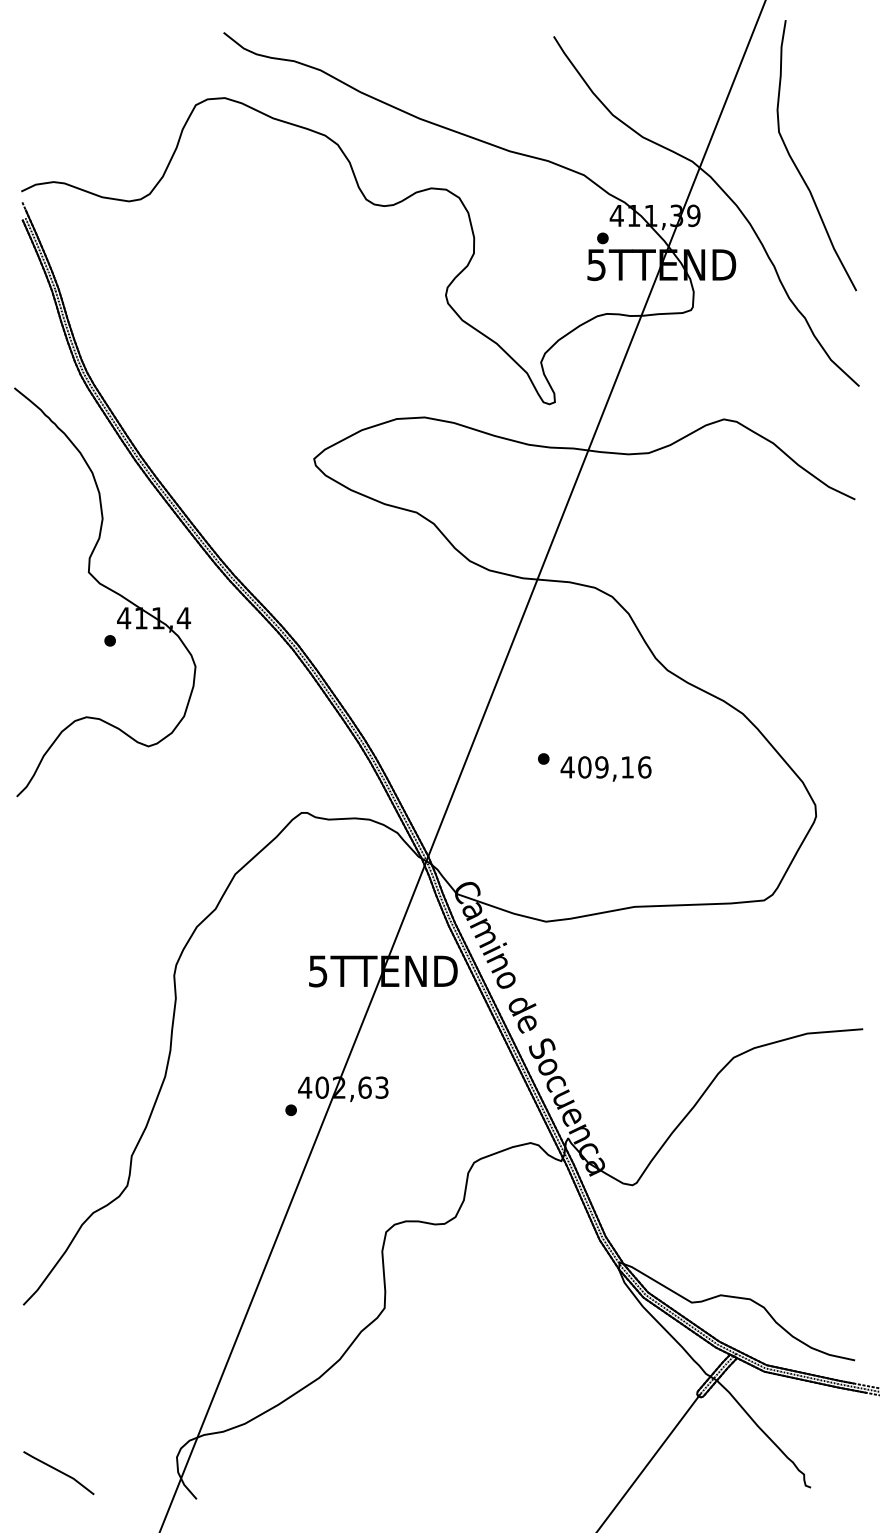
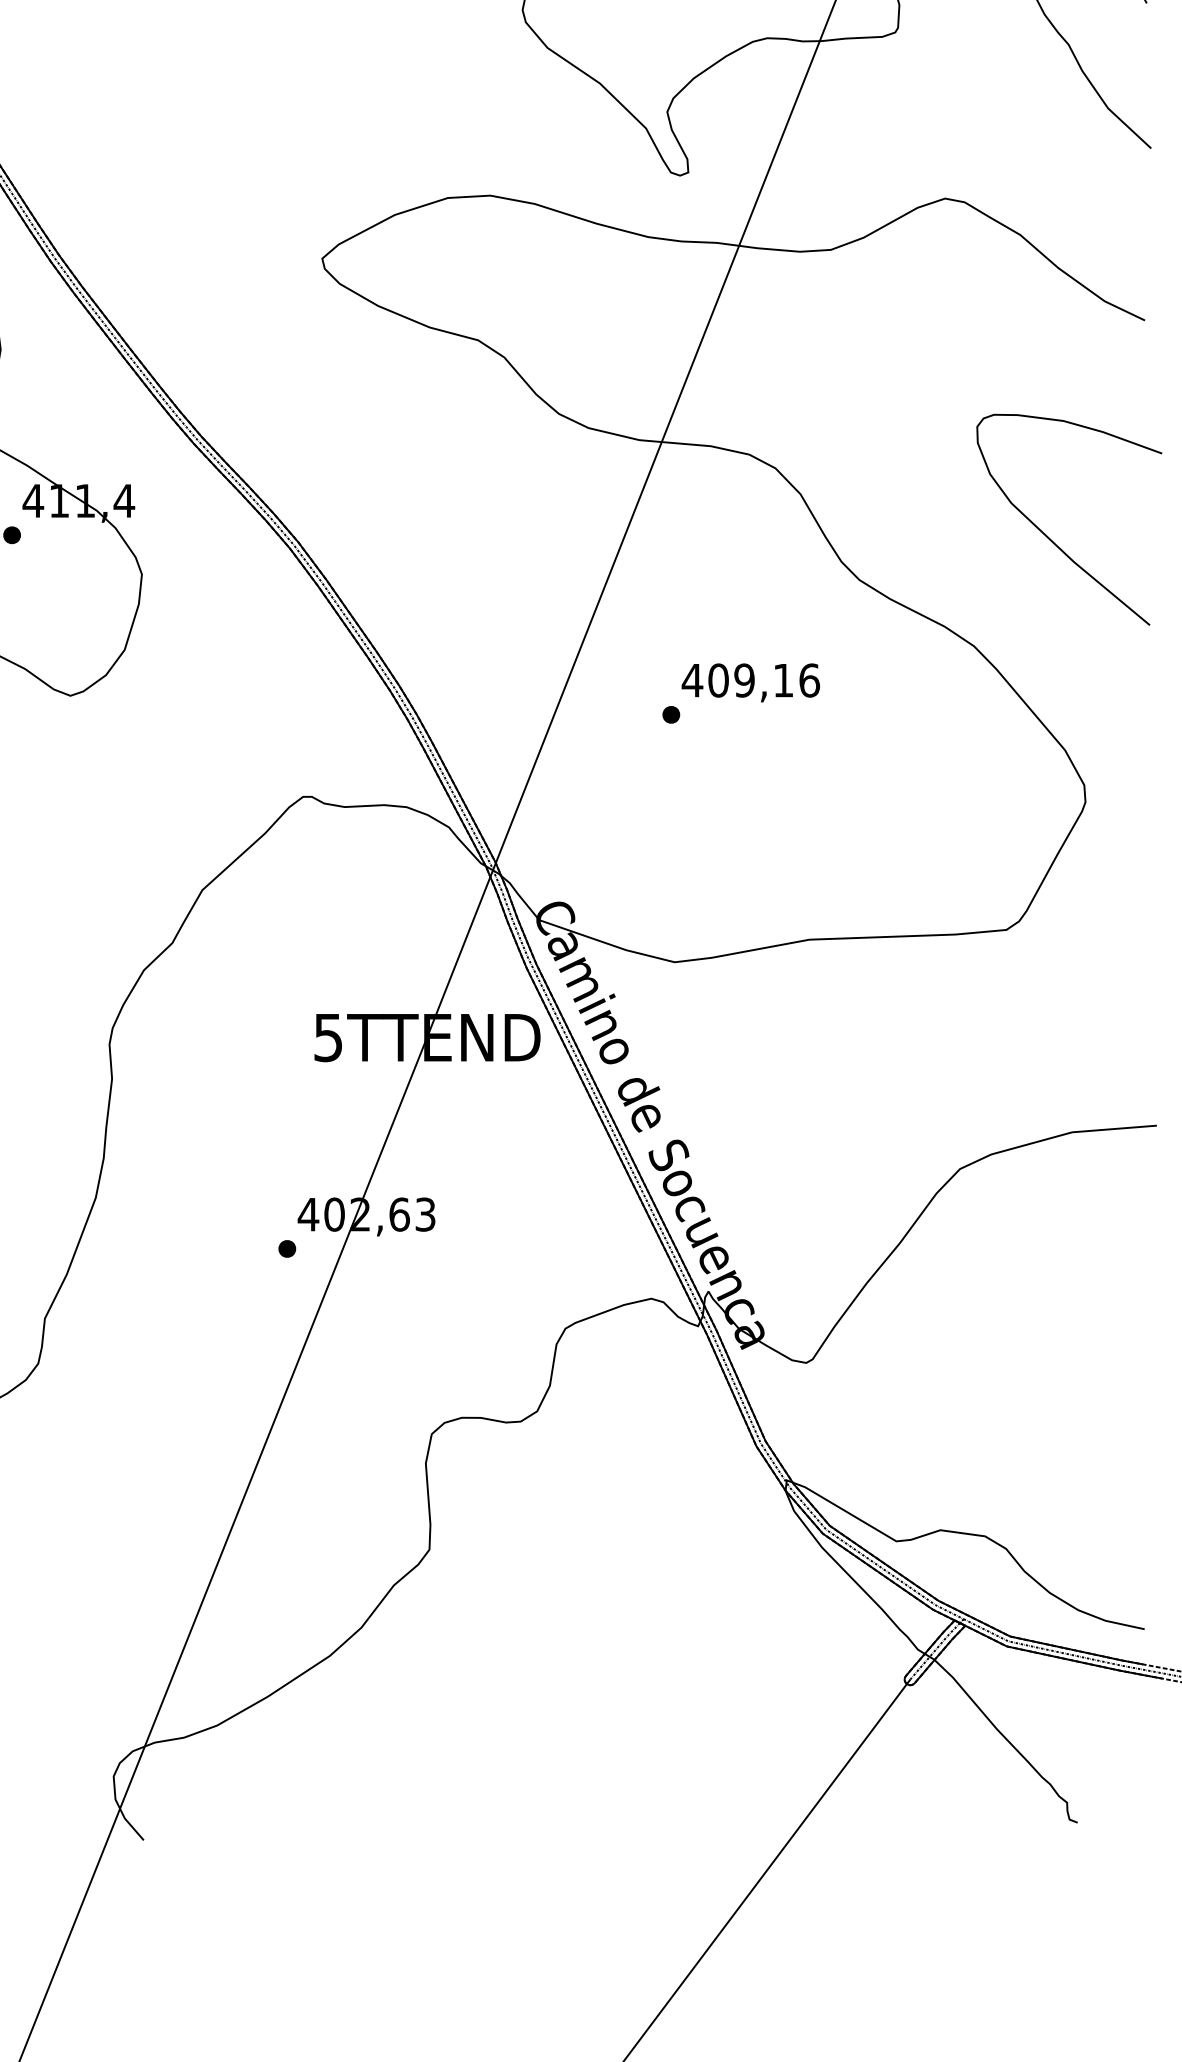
curve: (793, 642) -> (1051, 537), added
text: (605, 768) -> (749, 682), moved

